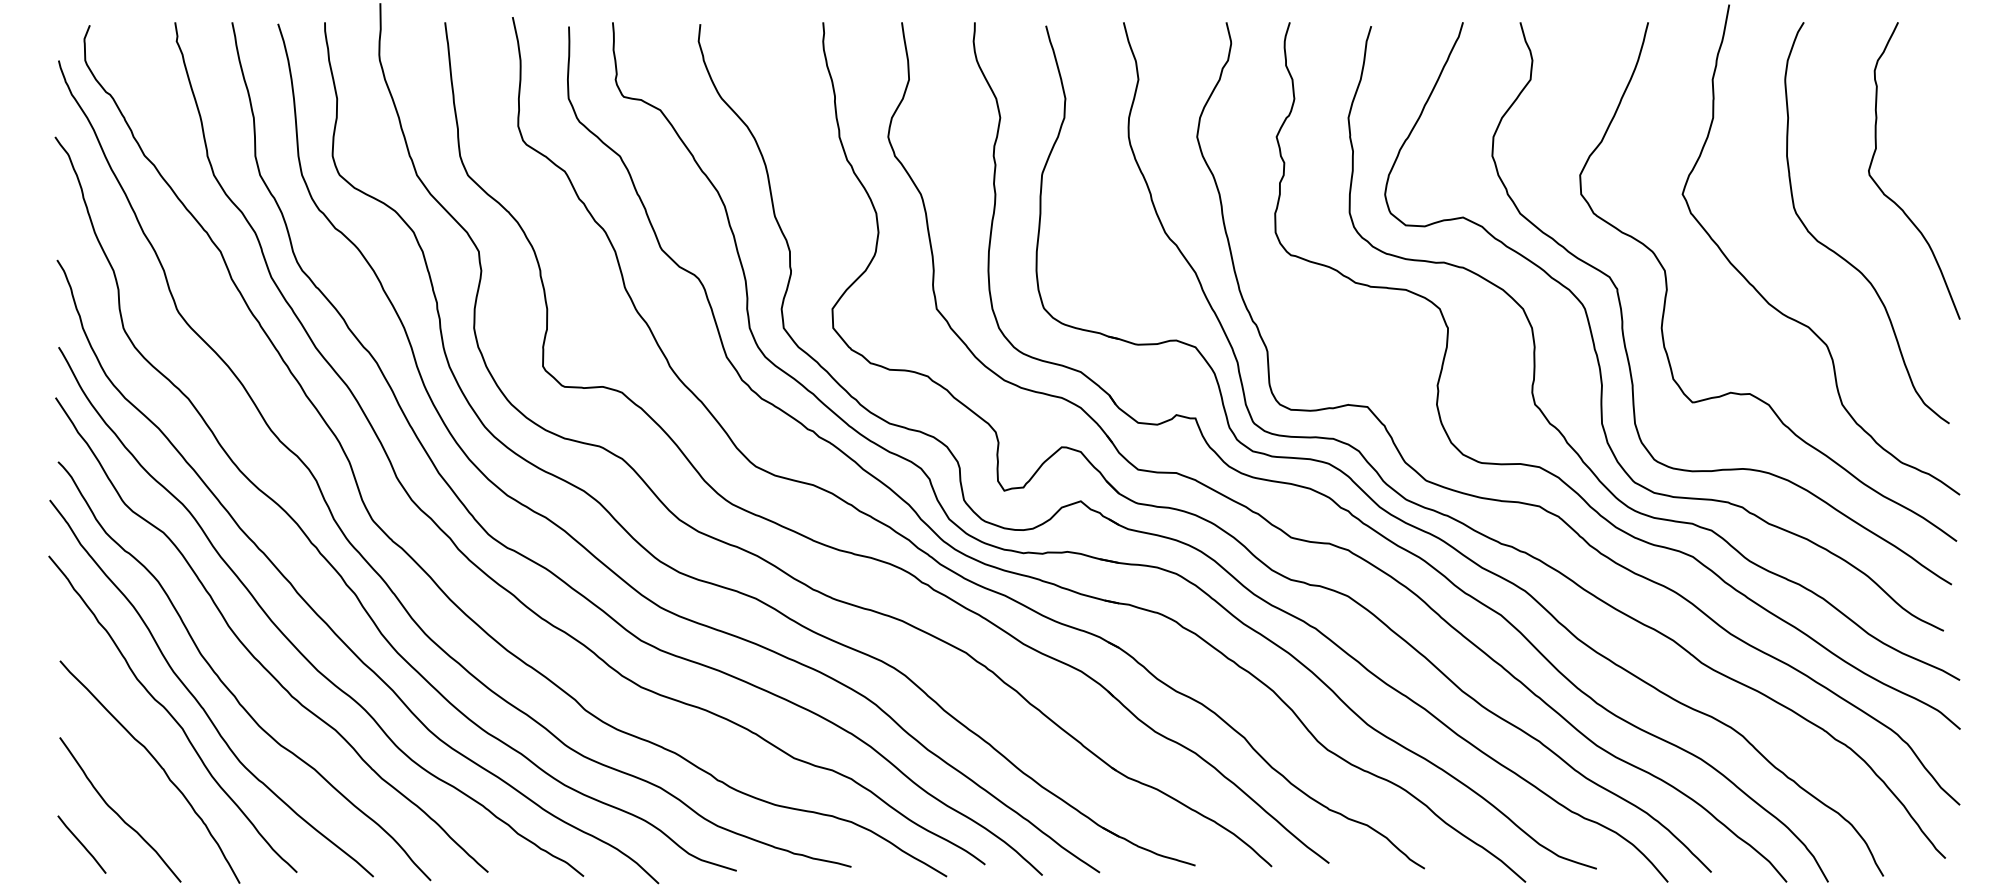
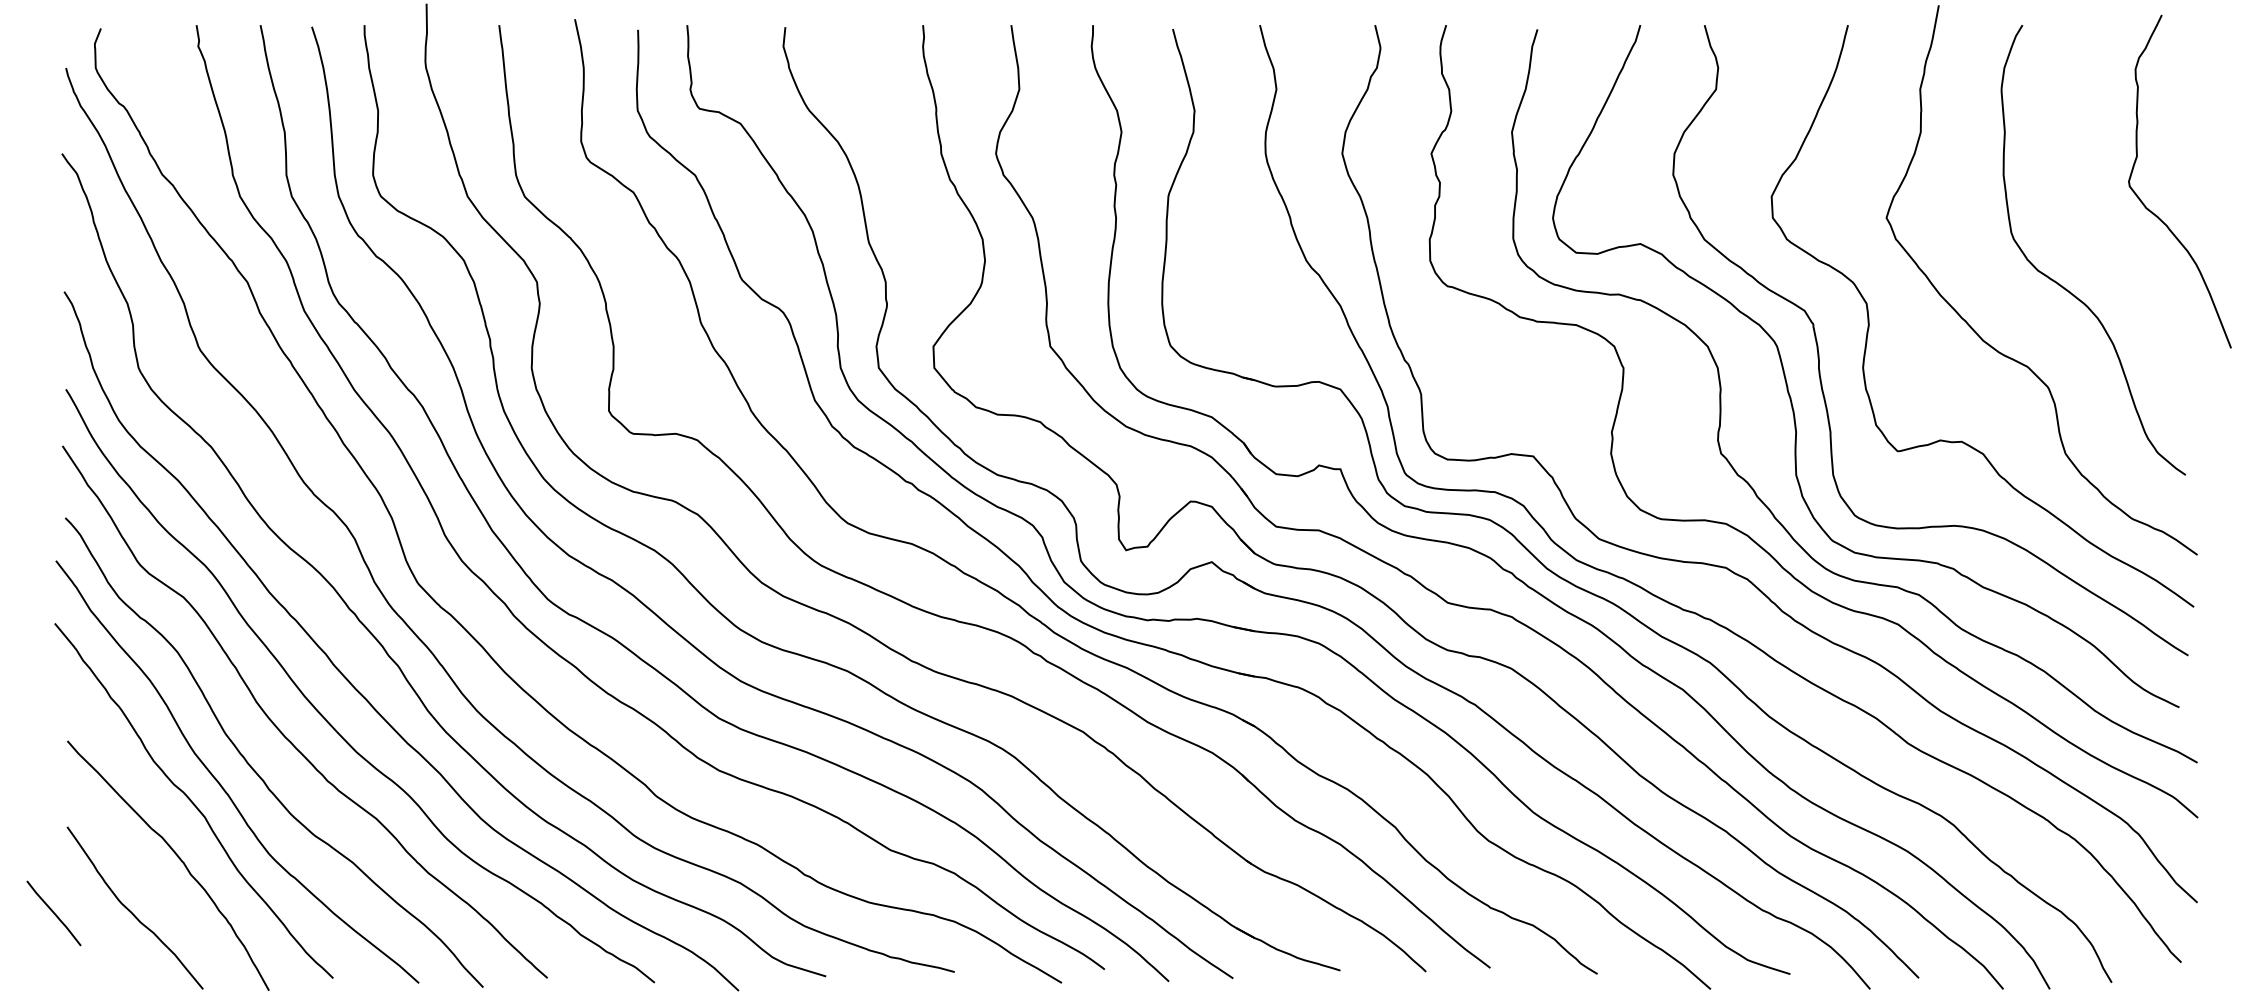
curve: (1892, 199) -> (2155, 213), moved
line: (81, 844) -> (53, 913), moved

